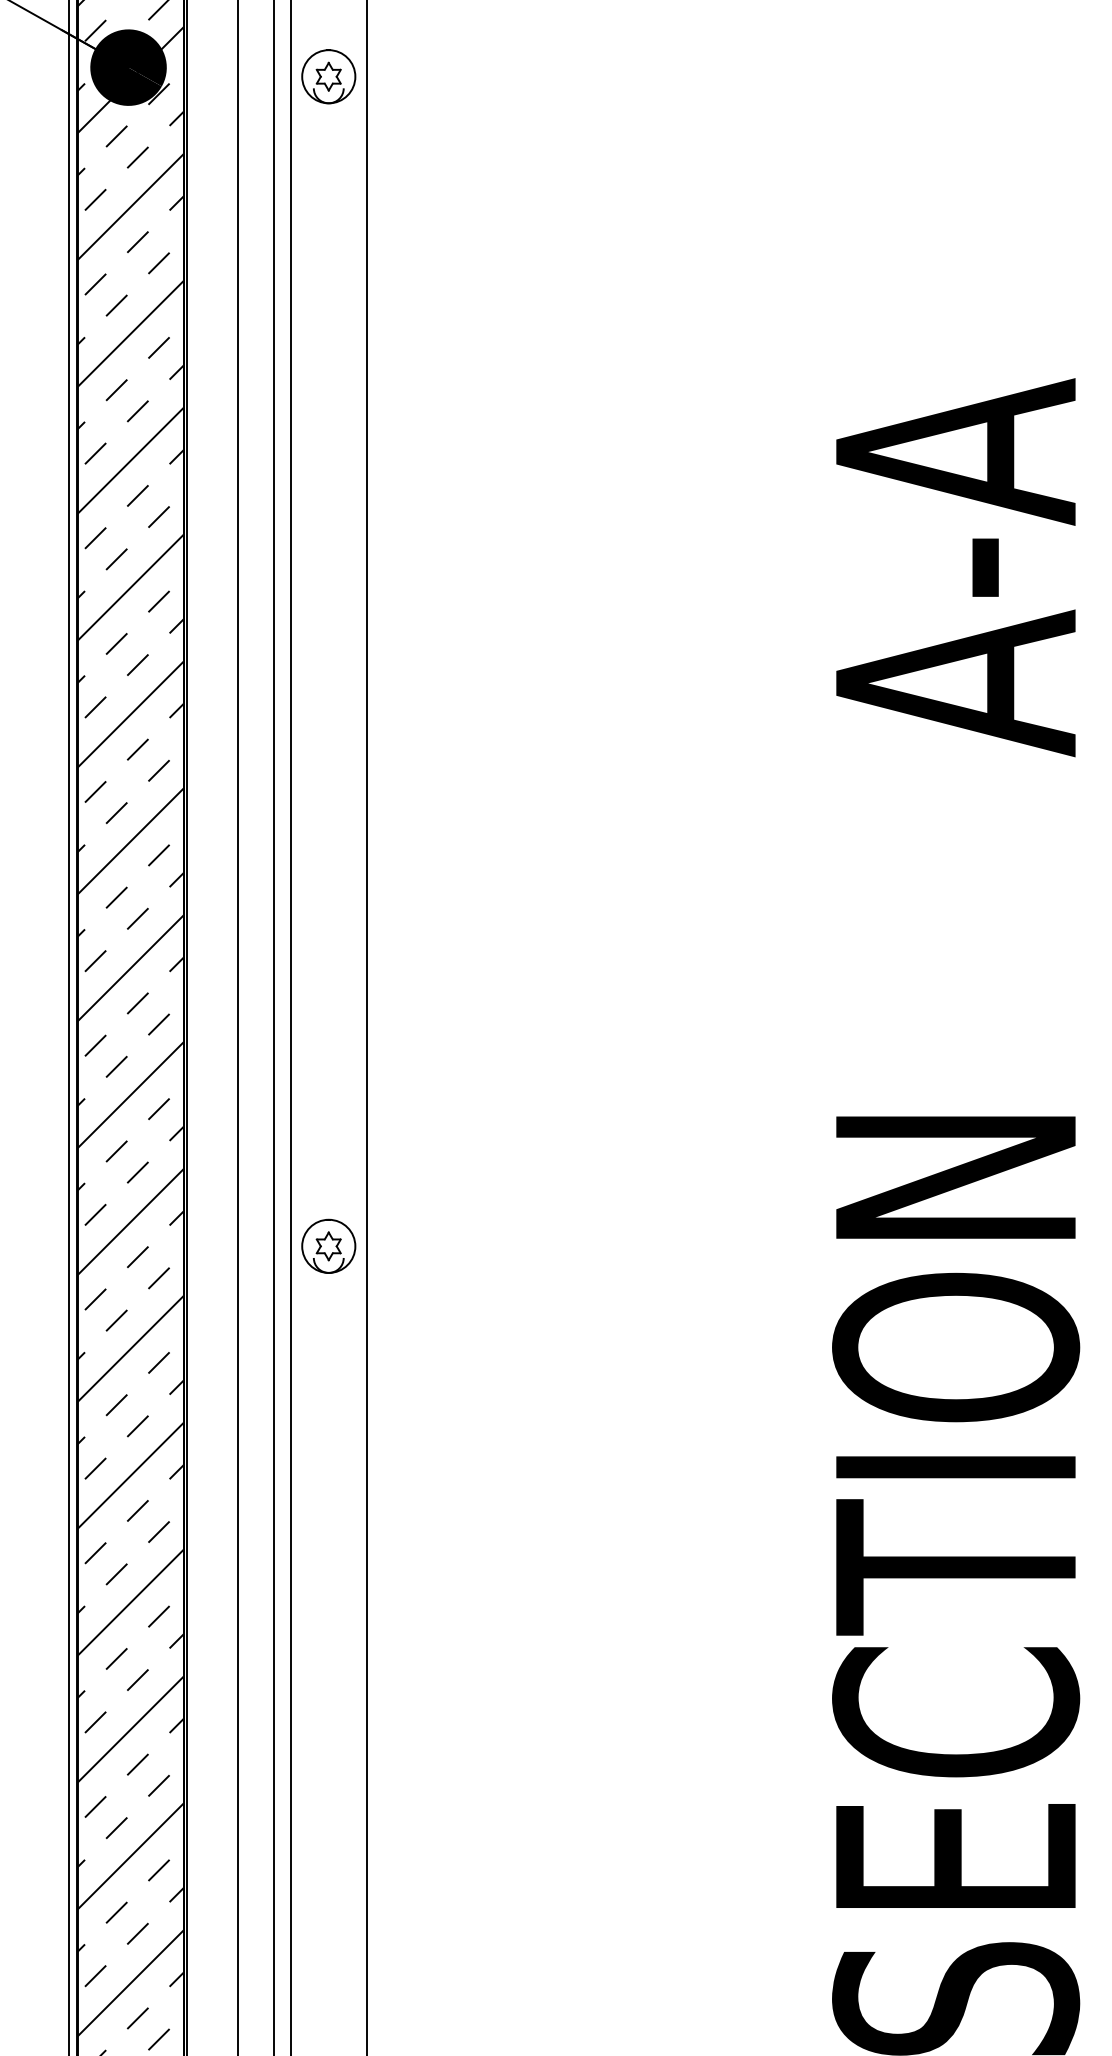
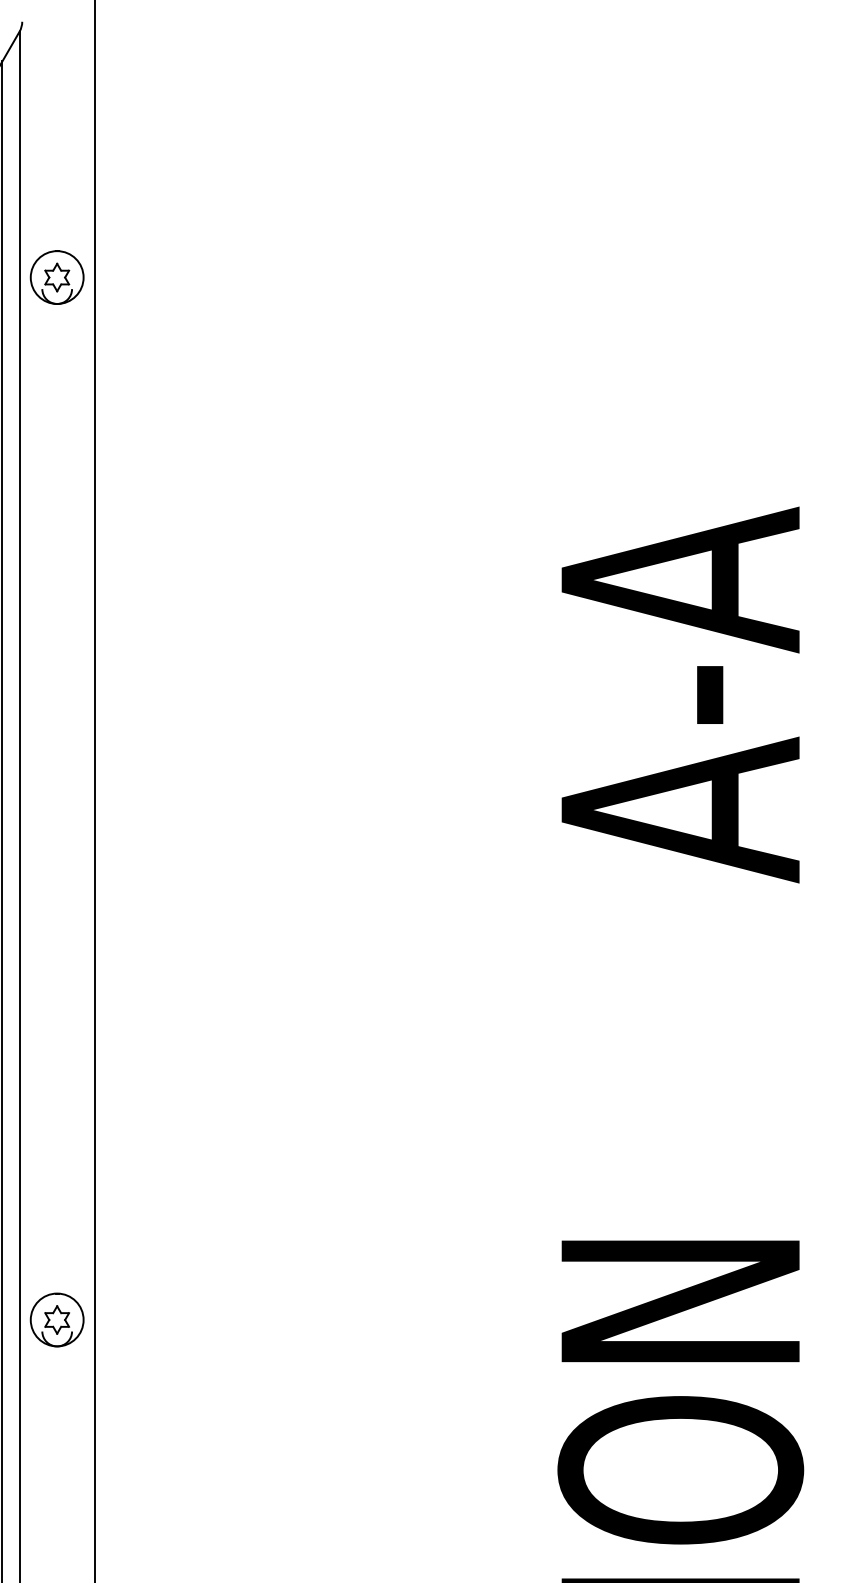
part: (328, 76) -> (56, 277), moved
part: (328, 1245) -> (56, 1319), moved

